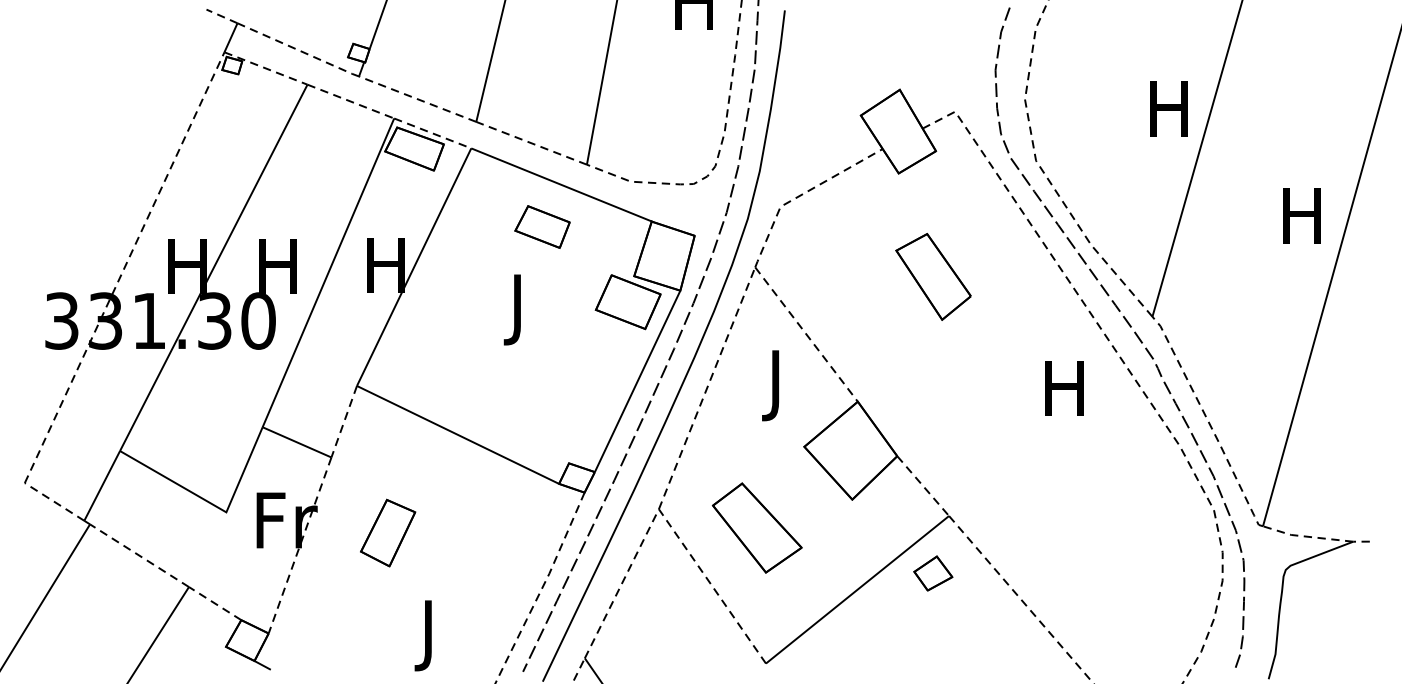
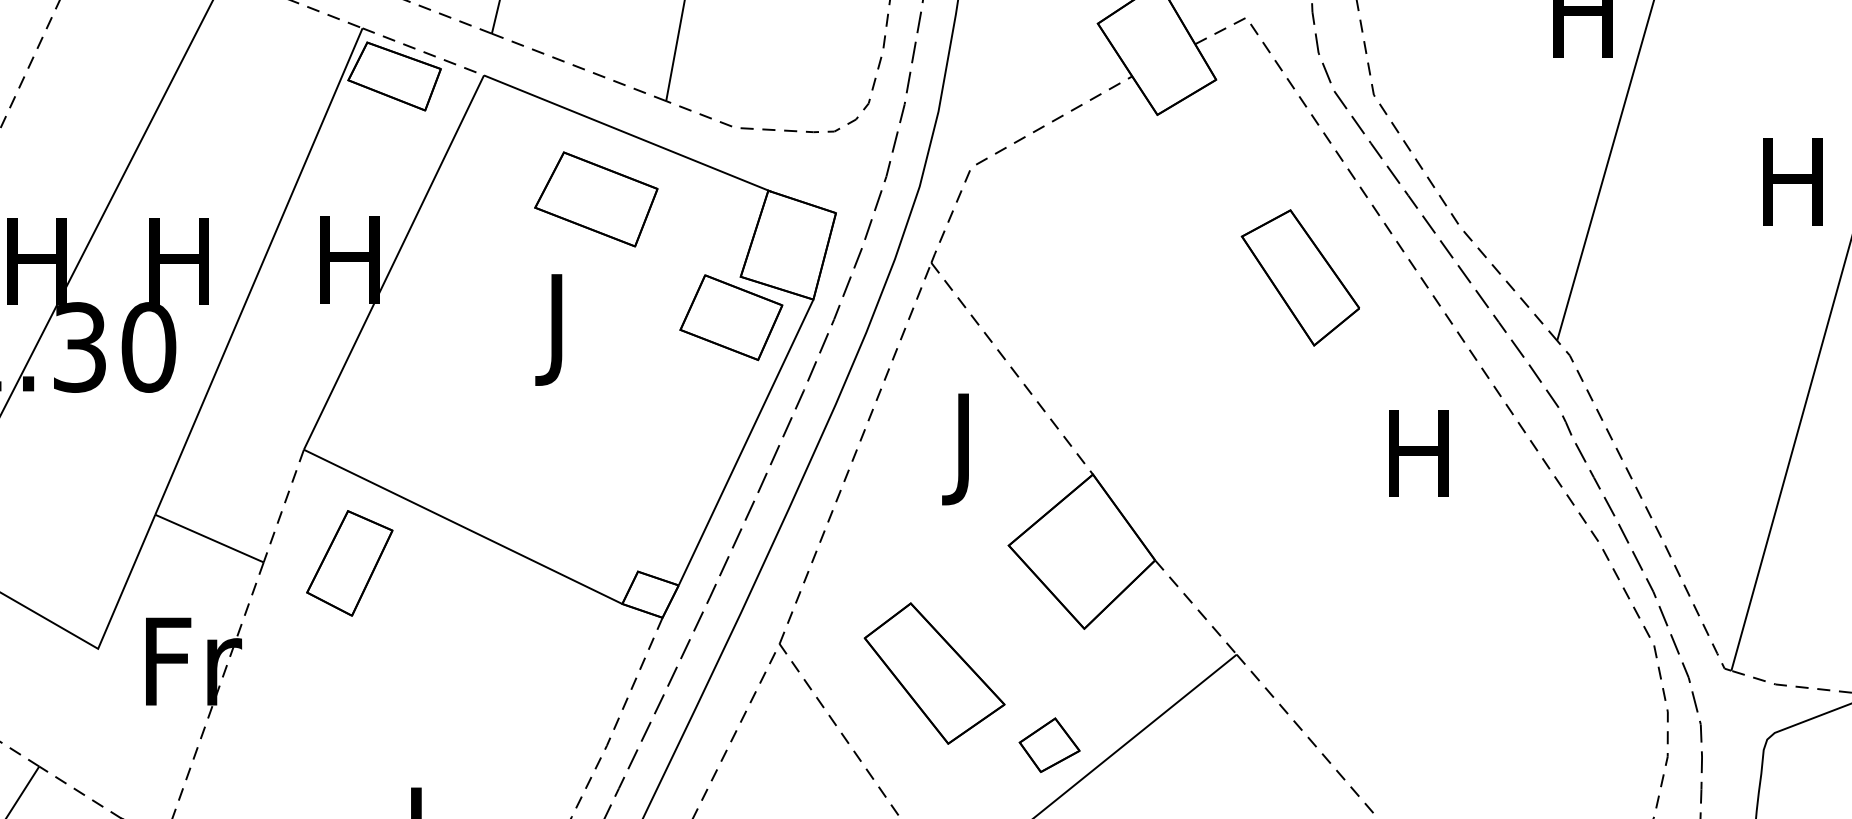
part: (542, 226) -> (596, 198), size x1.43
part: (933, 276) -> (1300, 277), moved
part: (388, 532) -> (350, 562), moved
part: (933, 573) -> (1049, 745), moved

